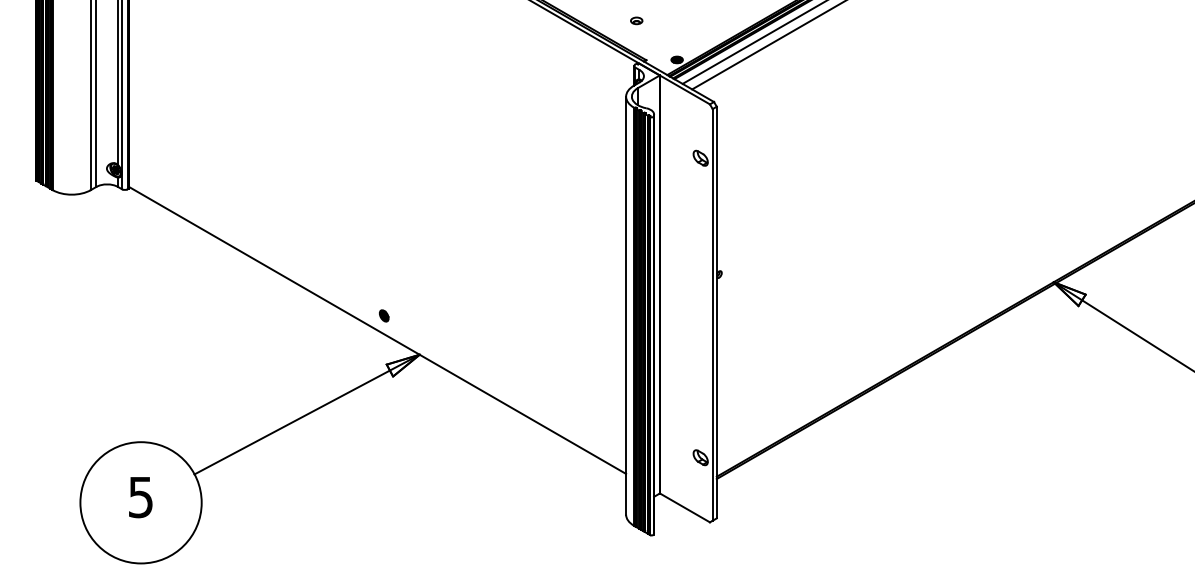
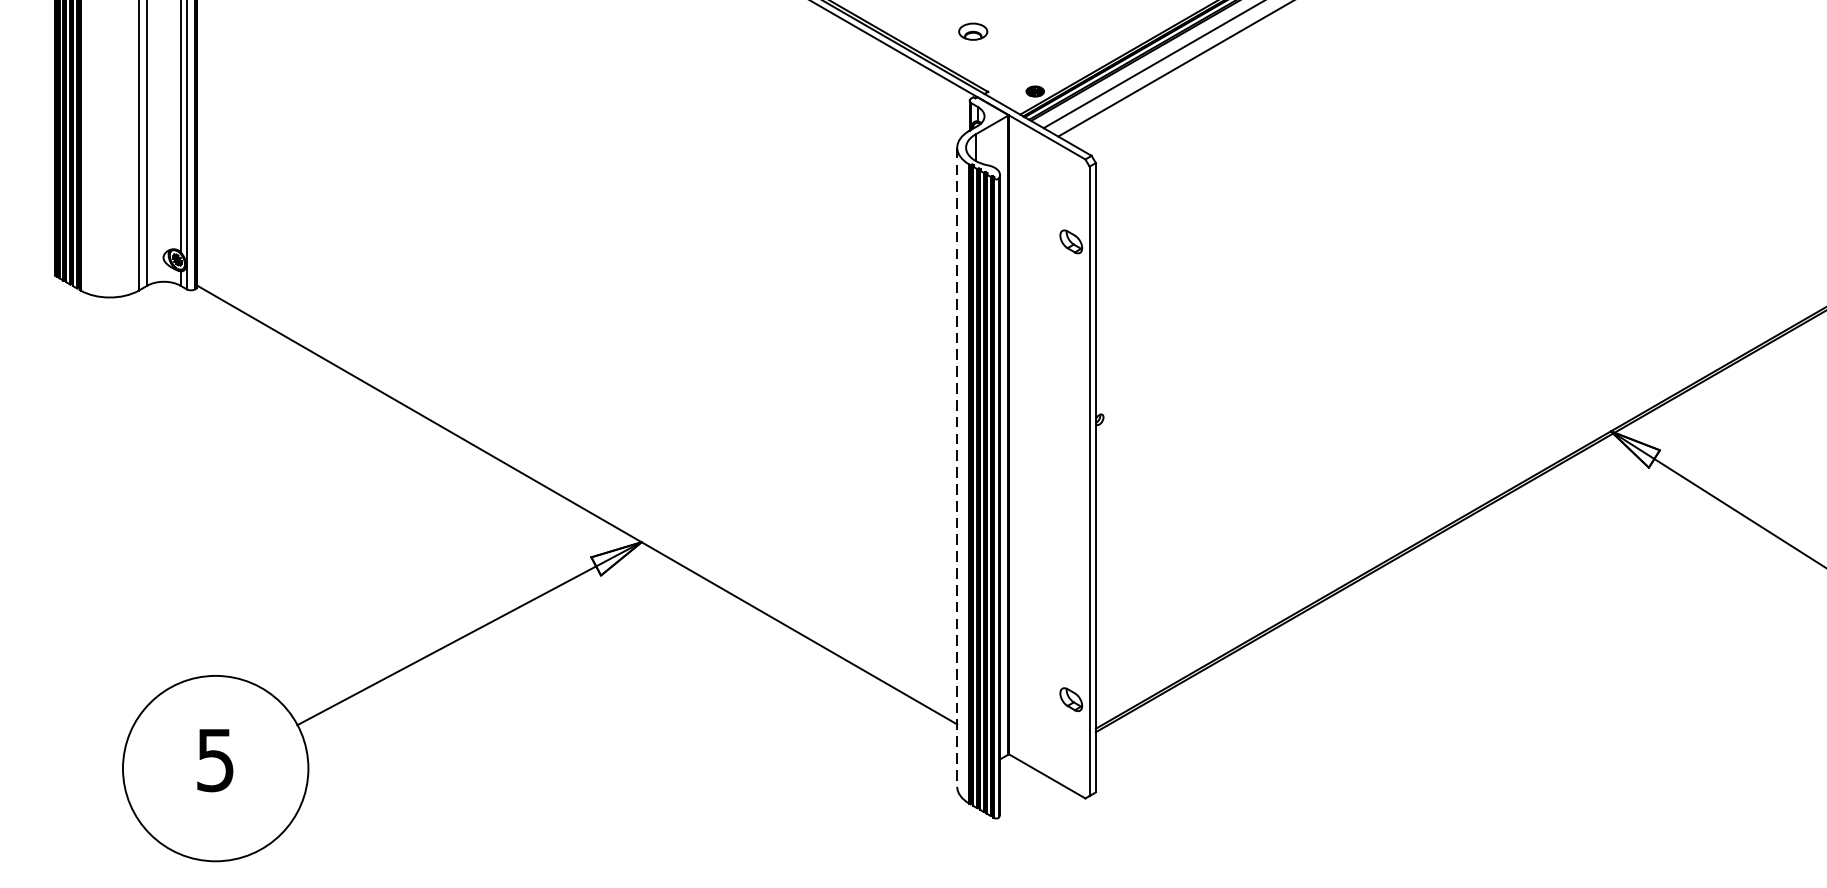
part: (636, 20) -> (973, 31), size x1.6
line: (626, 306) -> (957, 468), solid -> dashed
part: (384, 315) -> (587, 482), removed

